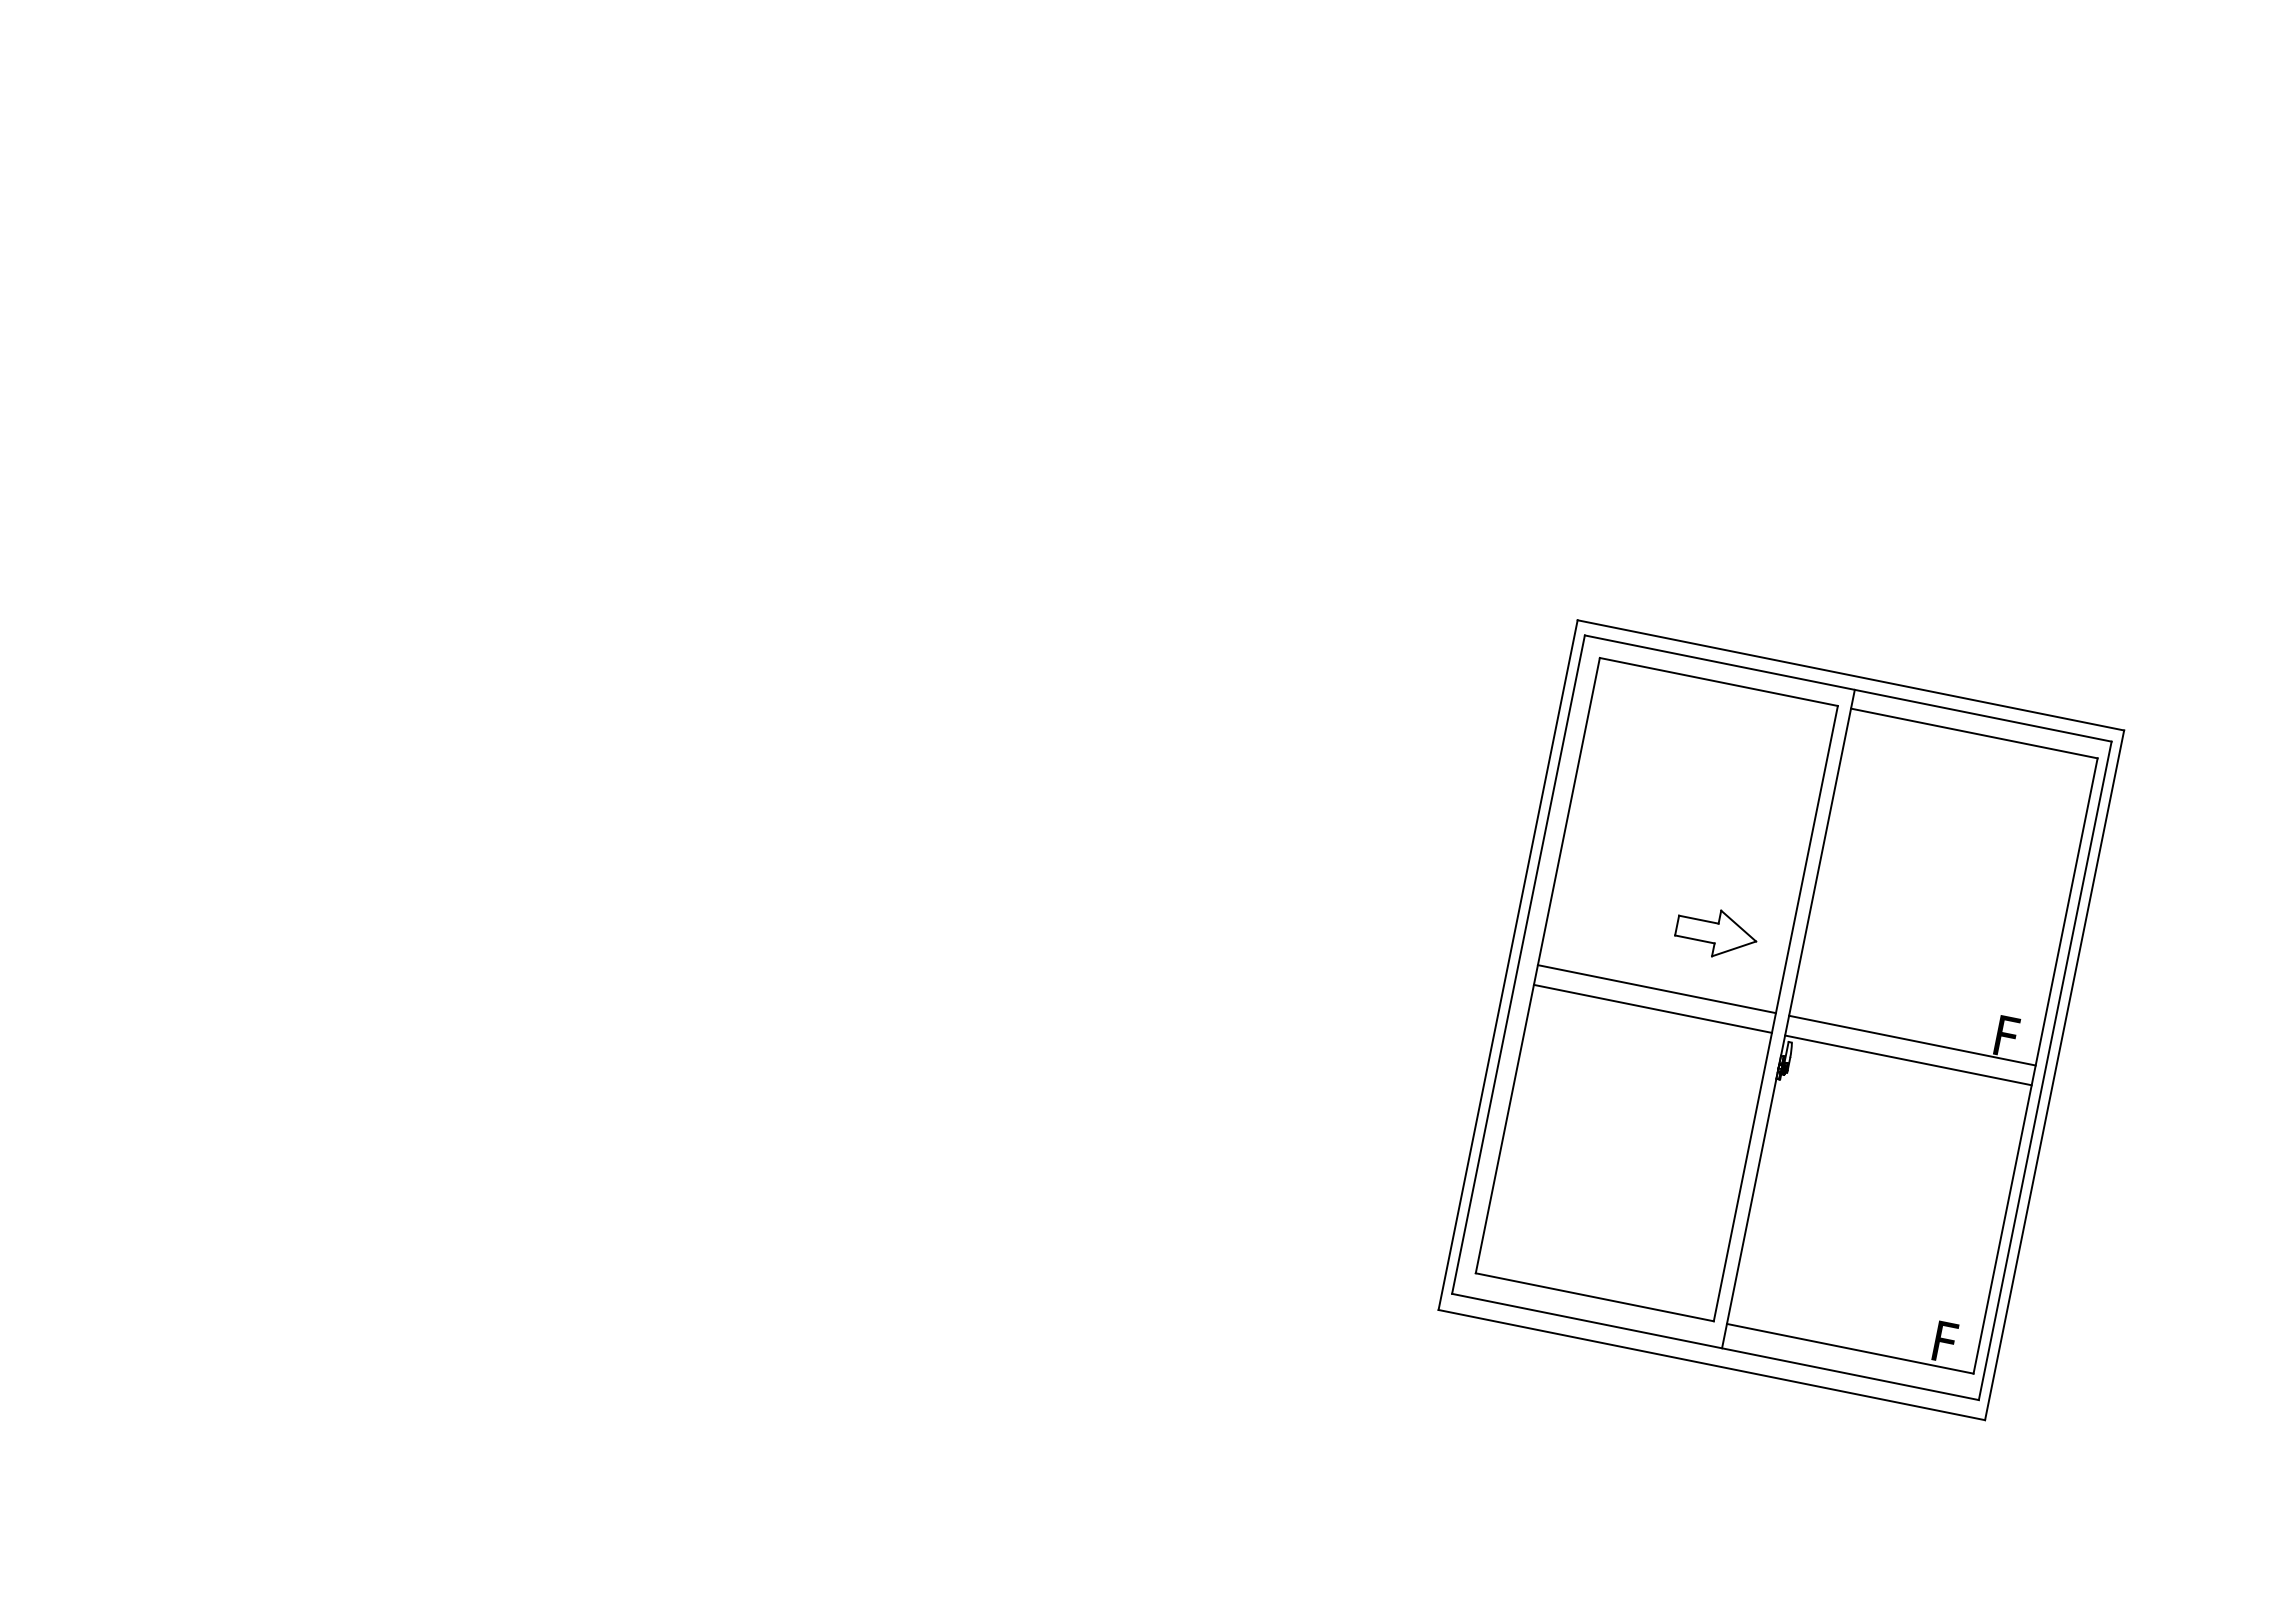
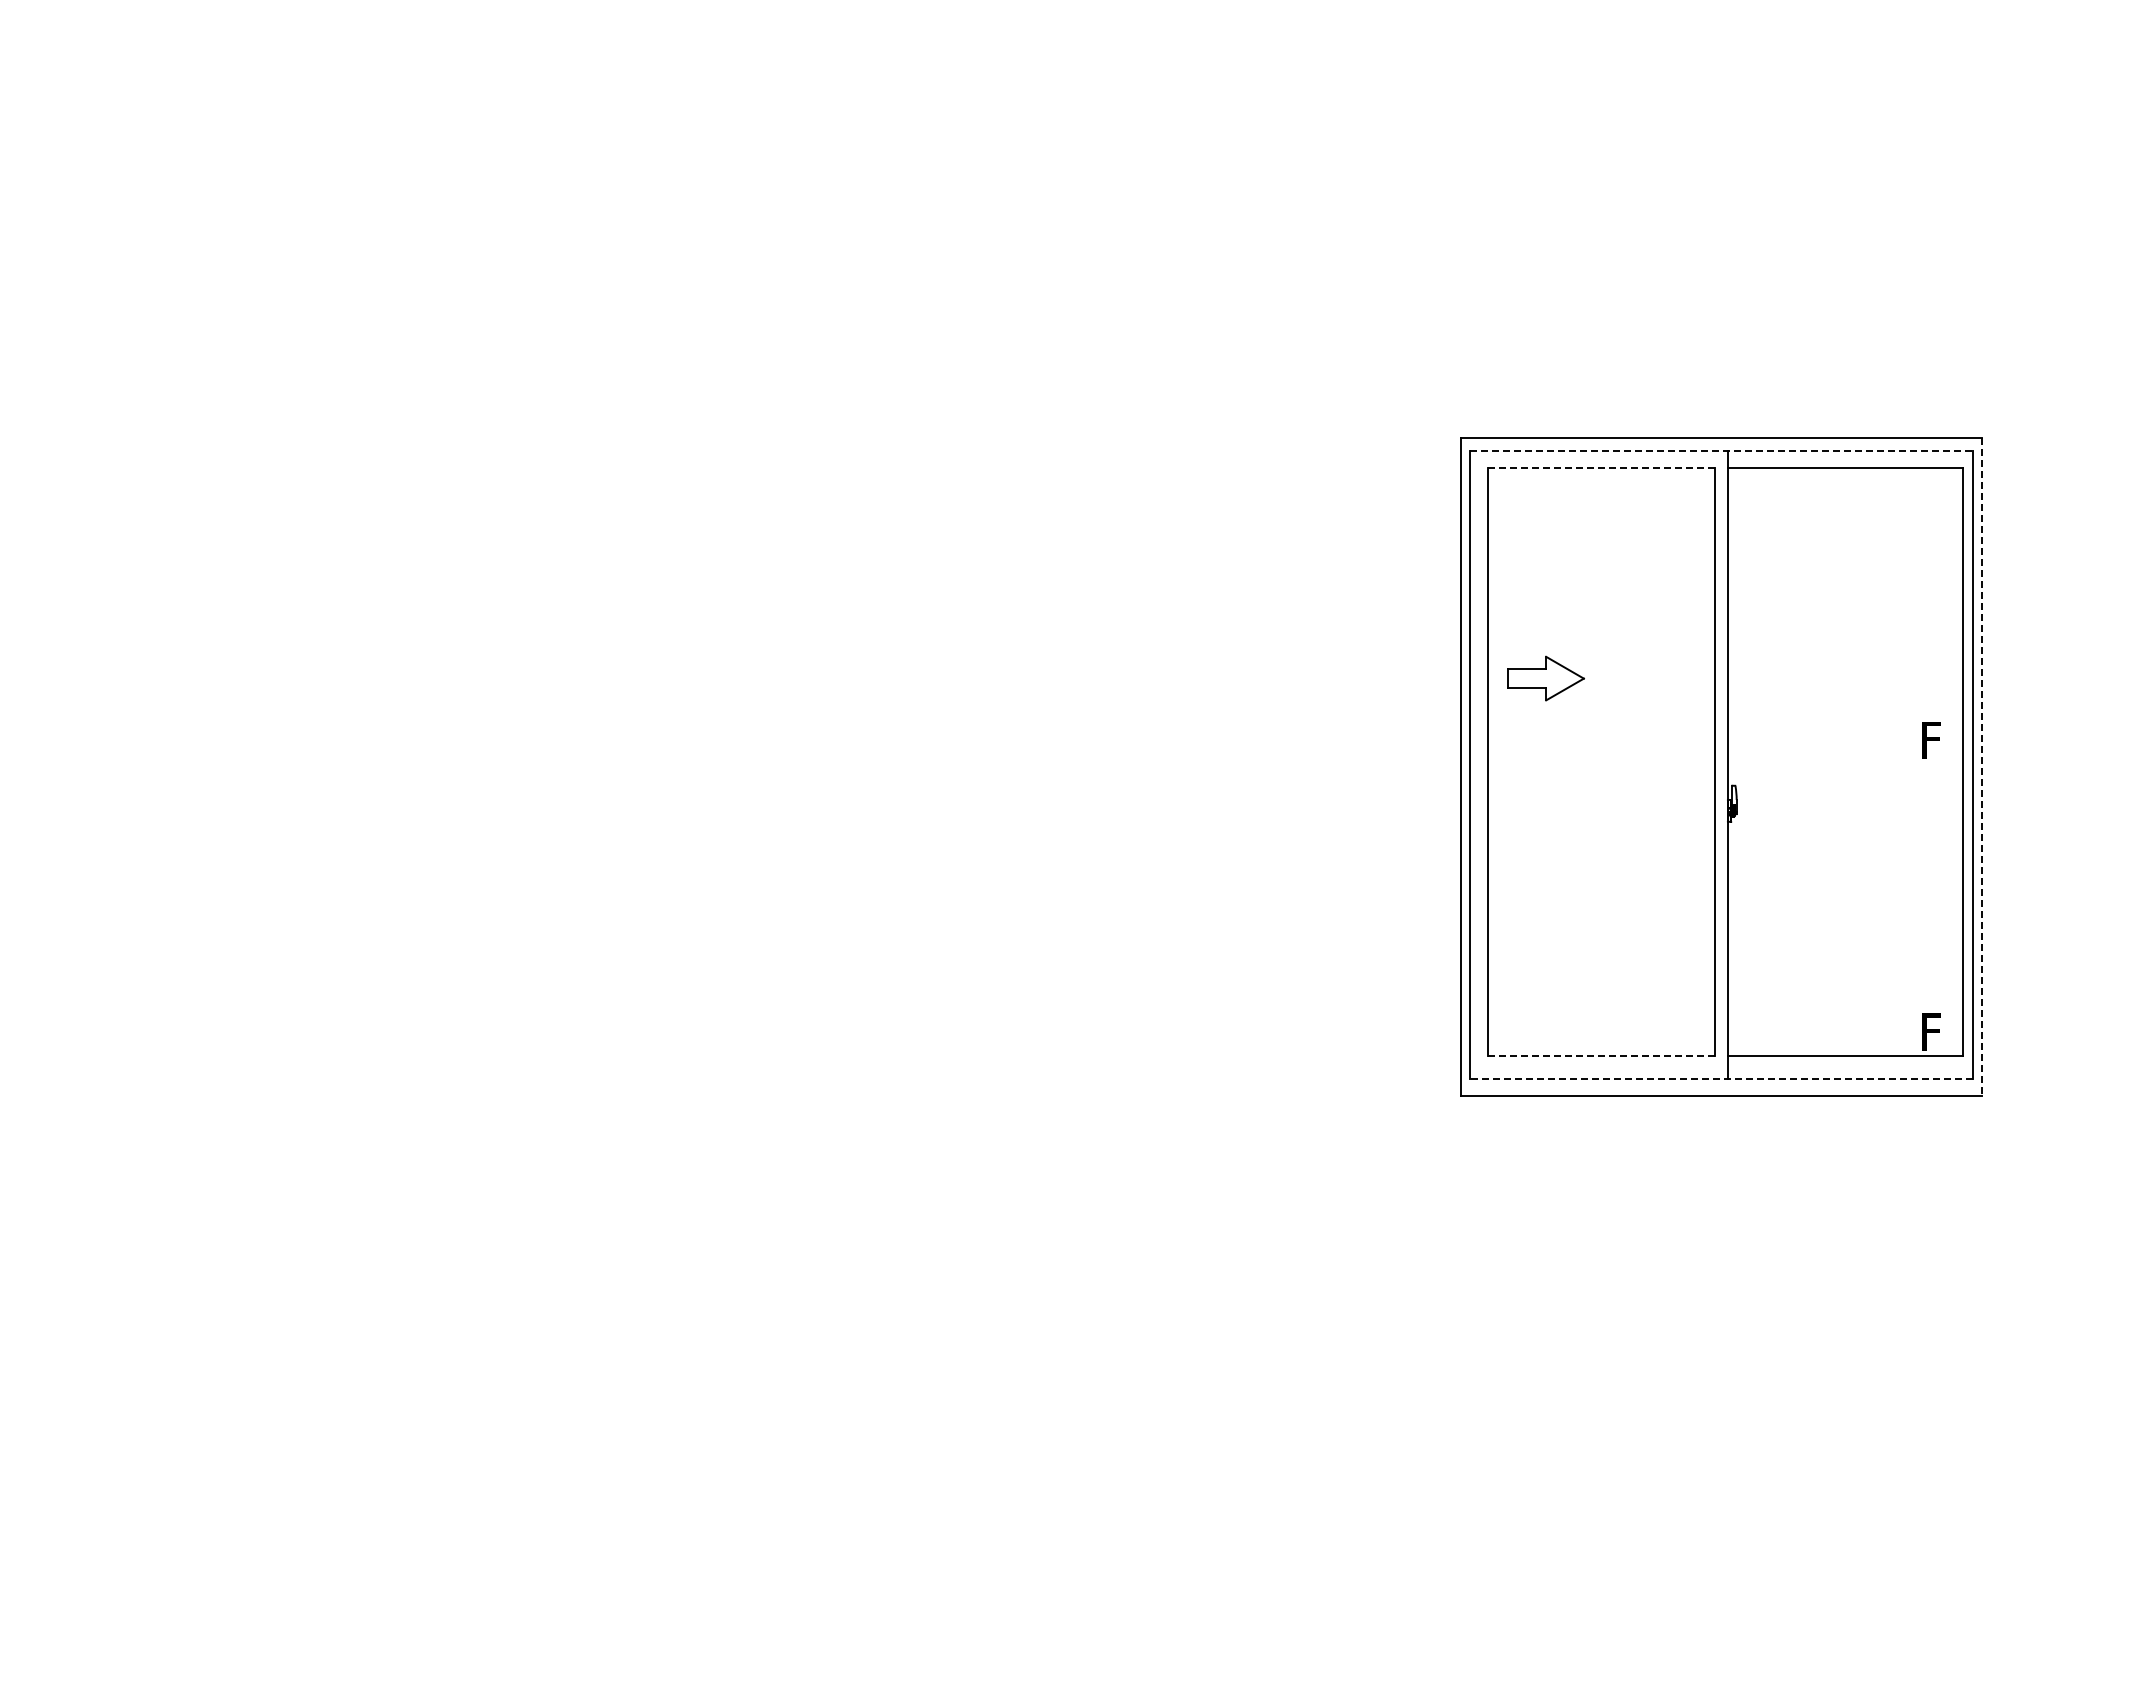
line: (1718, 681) -> (1601, 468), solid -> dashed
line: (1849, 688) -> (1722, 450), solid -> dashed
part: (1715, 933) -> (1545, 678), moved
line: (1656, 988) -> (1601, 761), removed
line: (1652, 1008) -> (1601, 780), removed
line: (1912, 1040) -> (1845, 761), removed
line: (1908, 1060) -> (1845, 780), removed
line: (2054, 1075) -> (1982, 767), solid -> dashed
line: (1594, 1296) -> (1601, 1055), solid -> dashed
line: (1715, 1347) -> (1721, 1079), solid -> dashed

